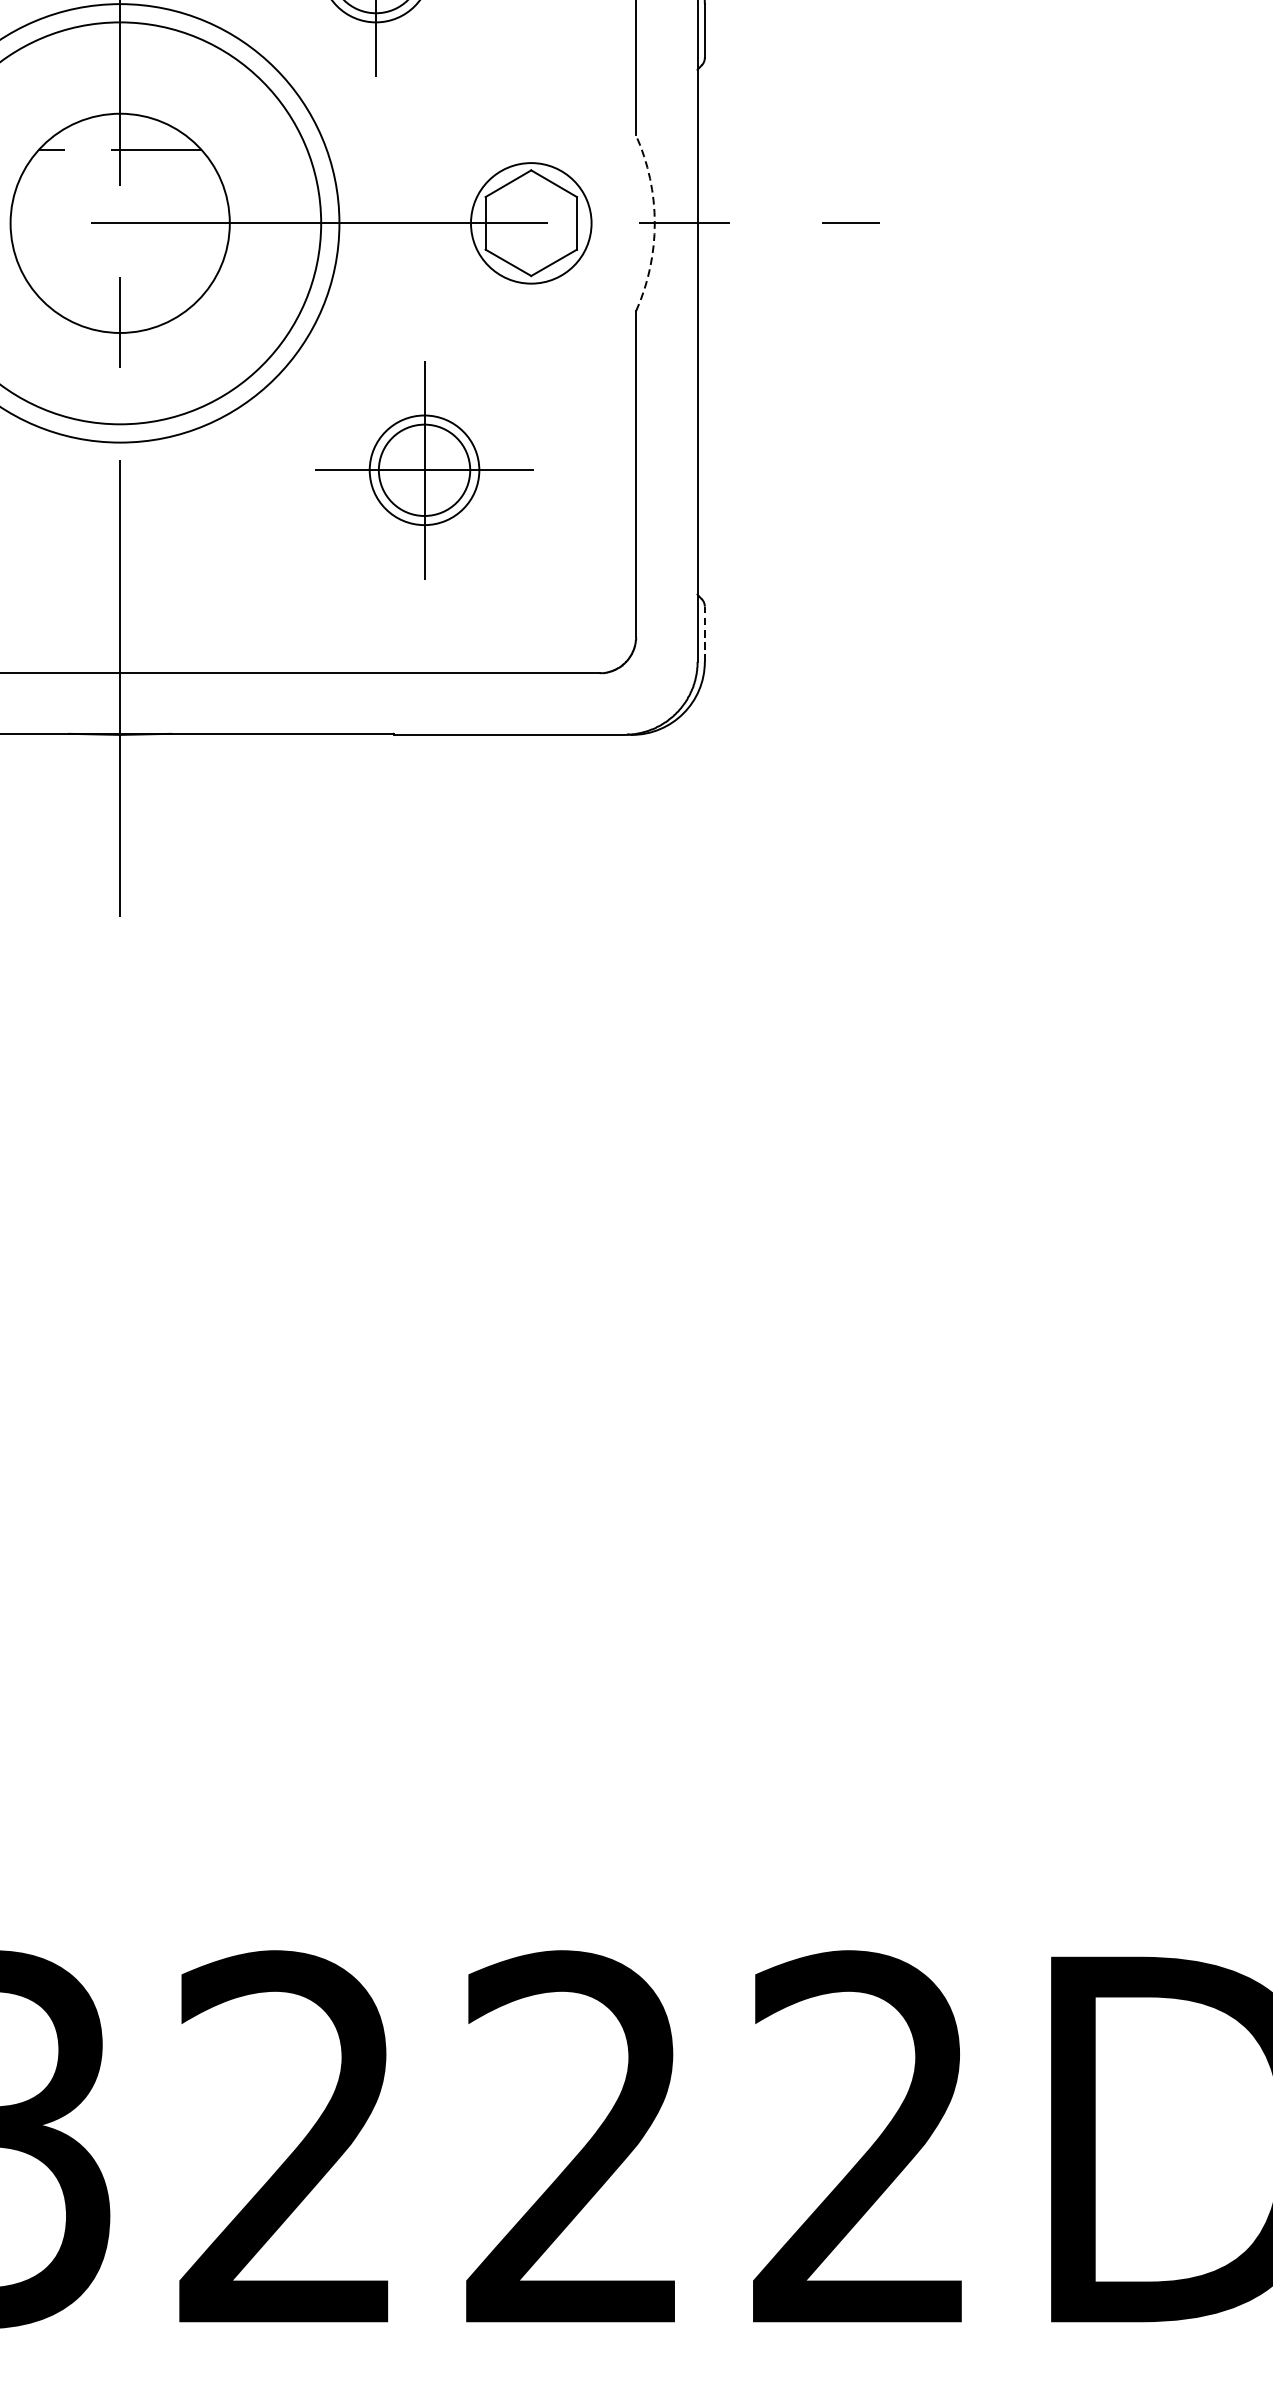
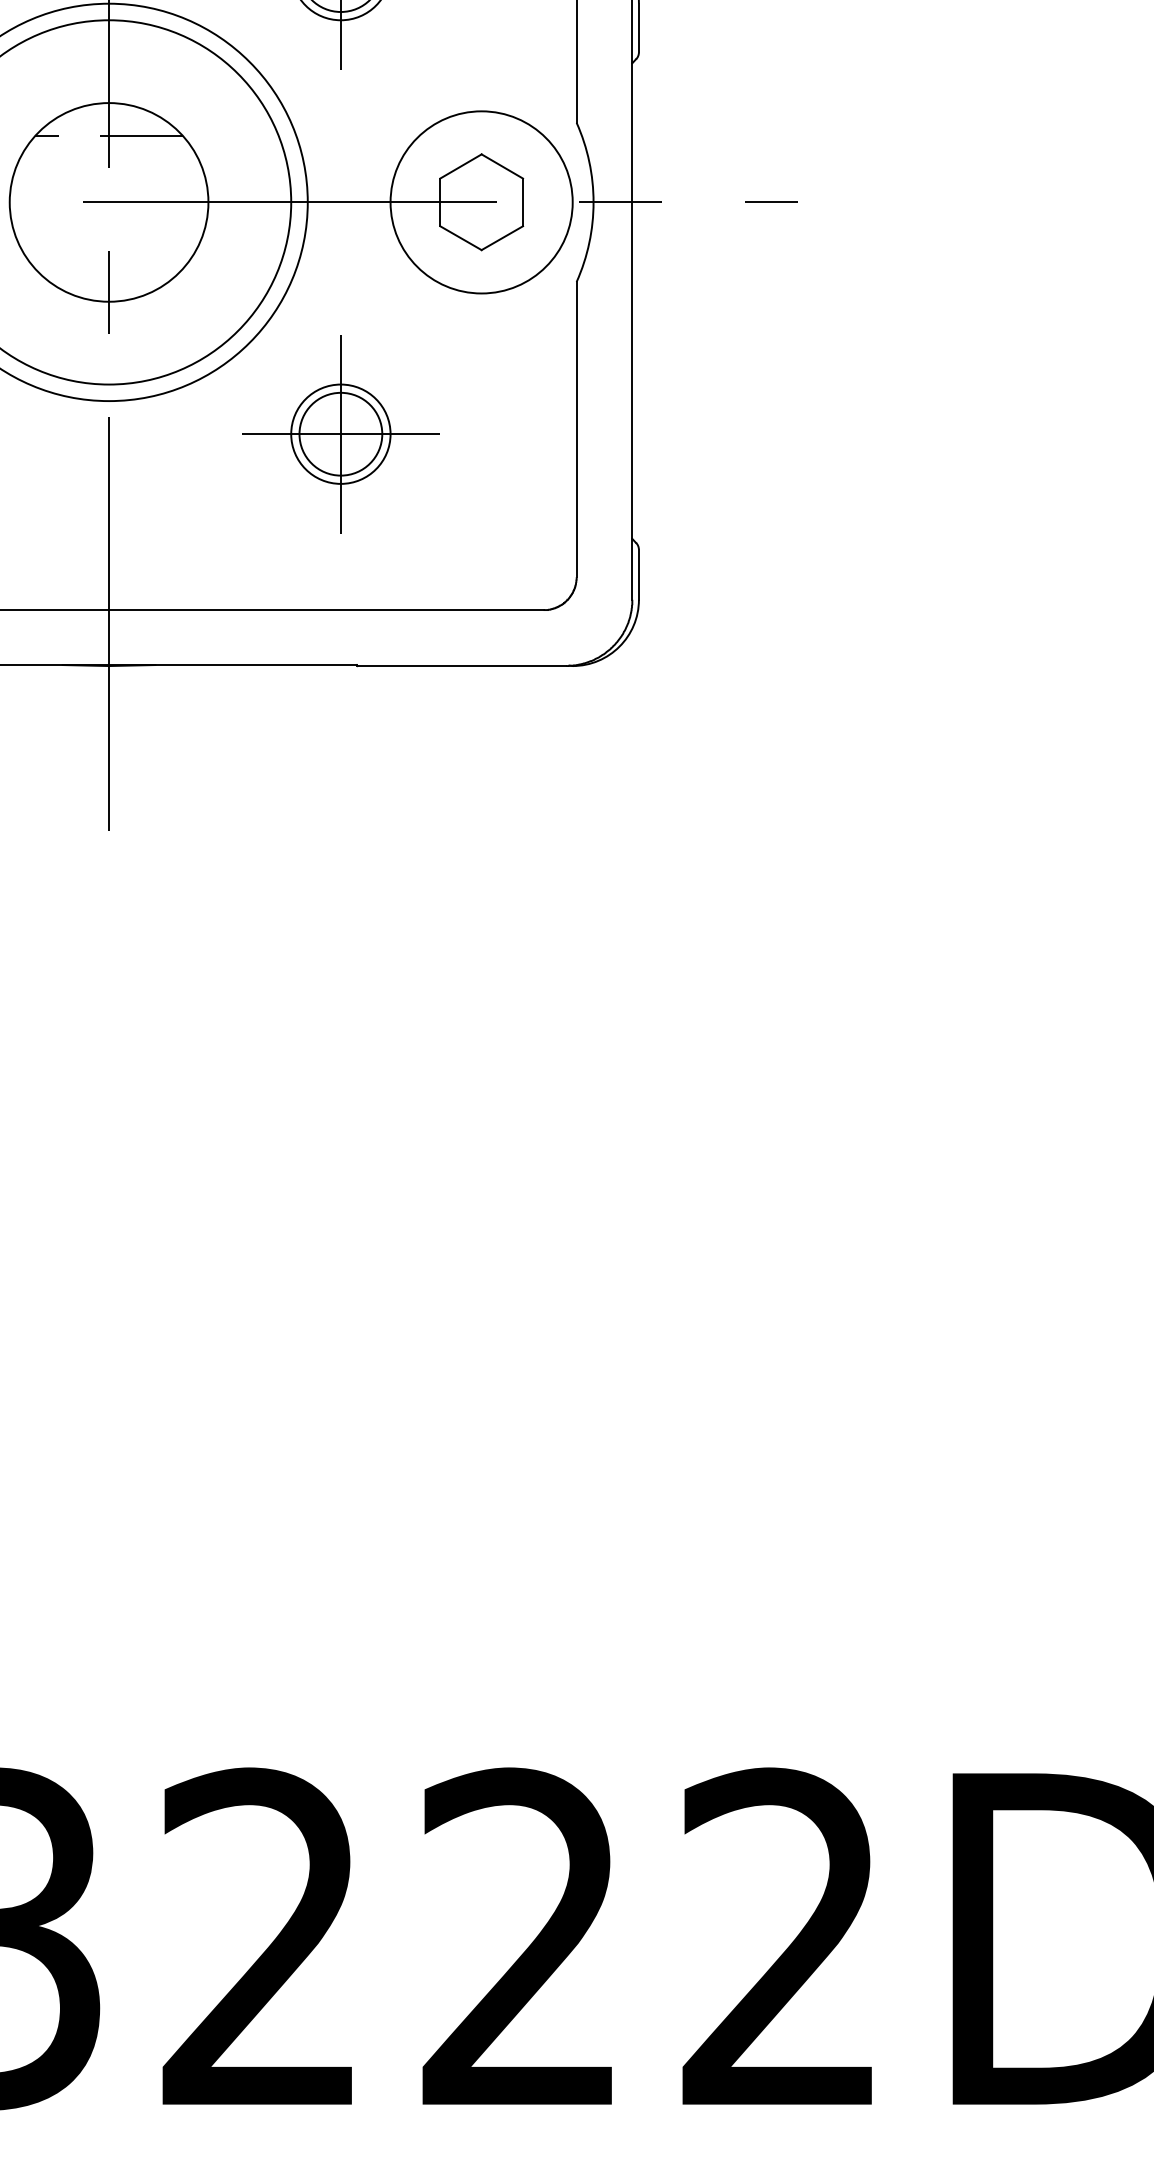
circle: (531, 223) -> (481, 202), size x1.67
arc: (654, 223) -> (593, 202), dashed -> solid
part: (424, 470) -> (340, 434), moved
line: (704, 633) -> (638, 574), dashed -> solid

